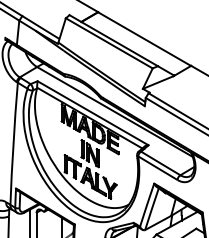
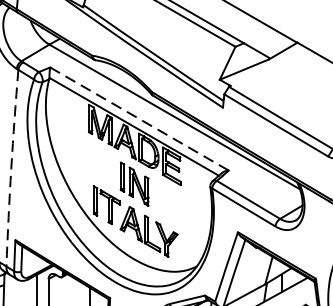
line: (93, 113) -> (140, 119), solid -> dashed
arc: (13, 143) -> (11, 167), solid -> dashed

